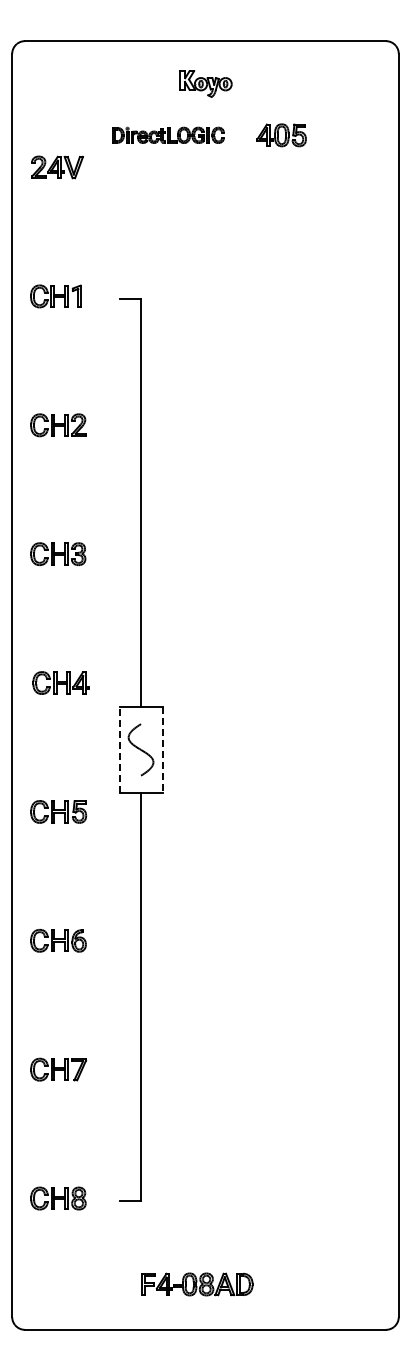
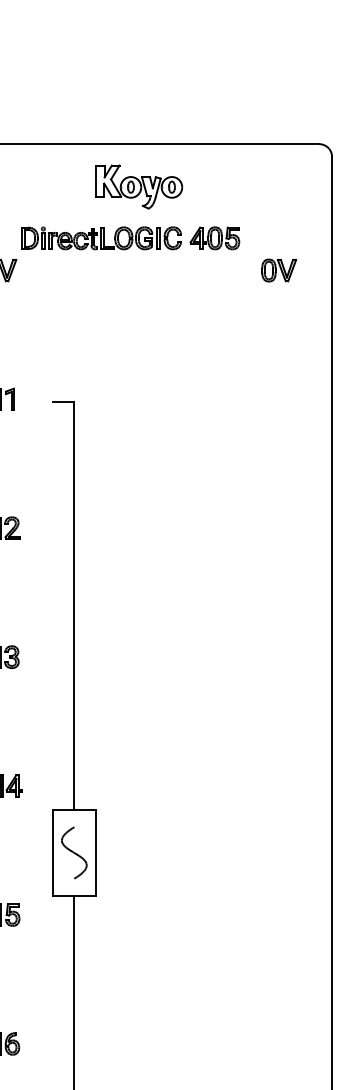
part: (205, 83) -> (138, 186), size x1.67
part: (168, 135) -> (101, 238), size x1.43
part: (345, 167) -> (278, 270), added
line: (119, 749) -> (52, 852), dashed -> solid
line: (162, 749) -> (95, 852), dashed -> solid

